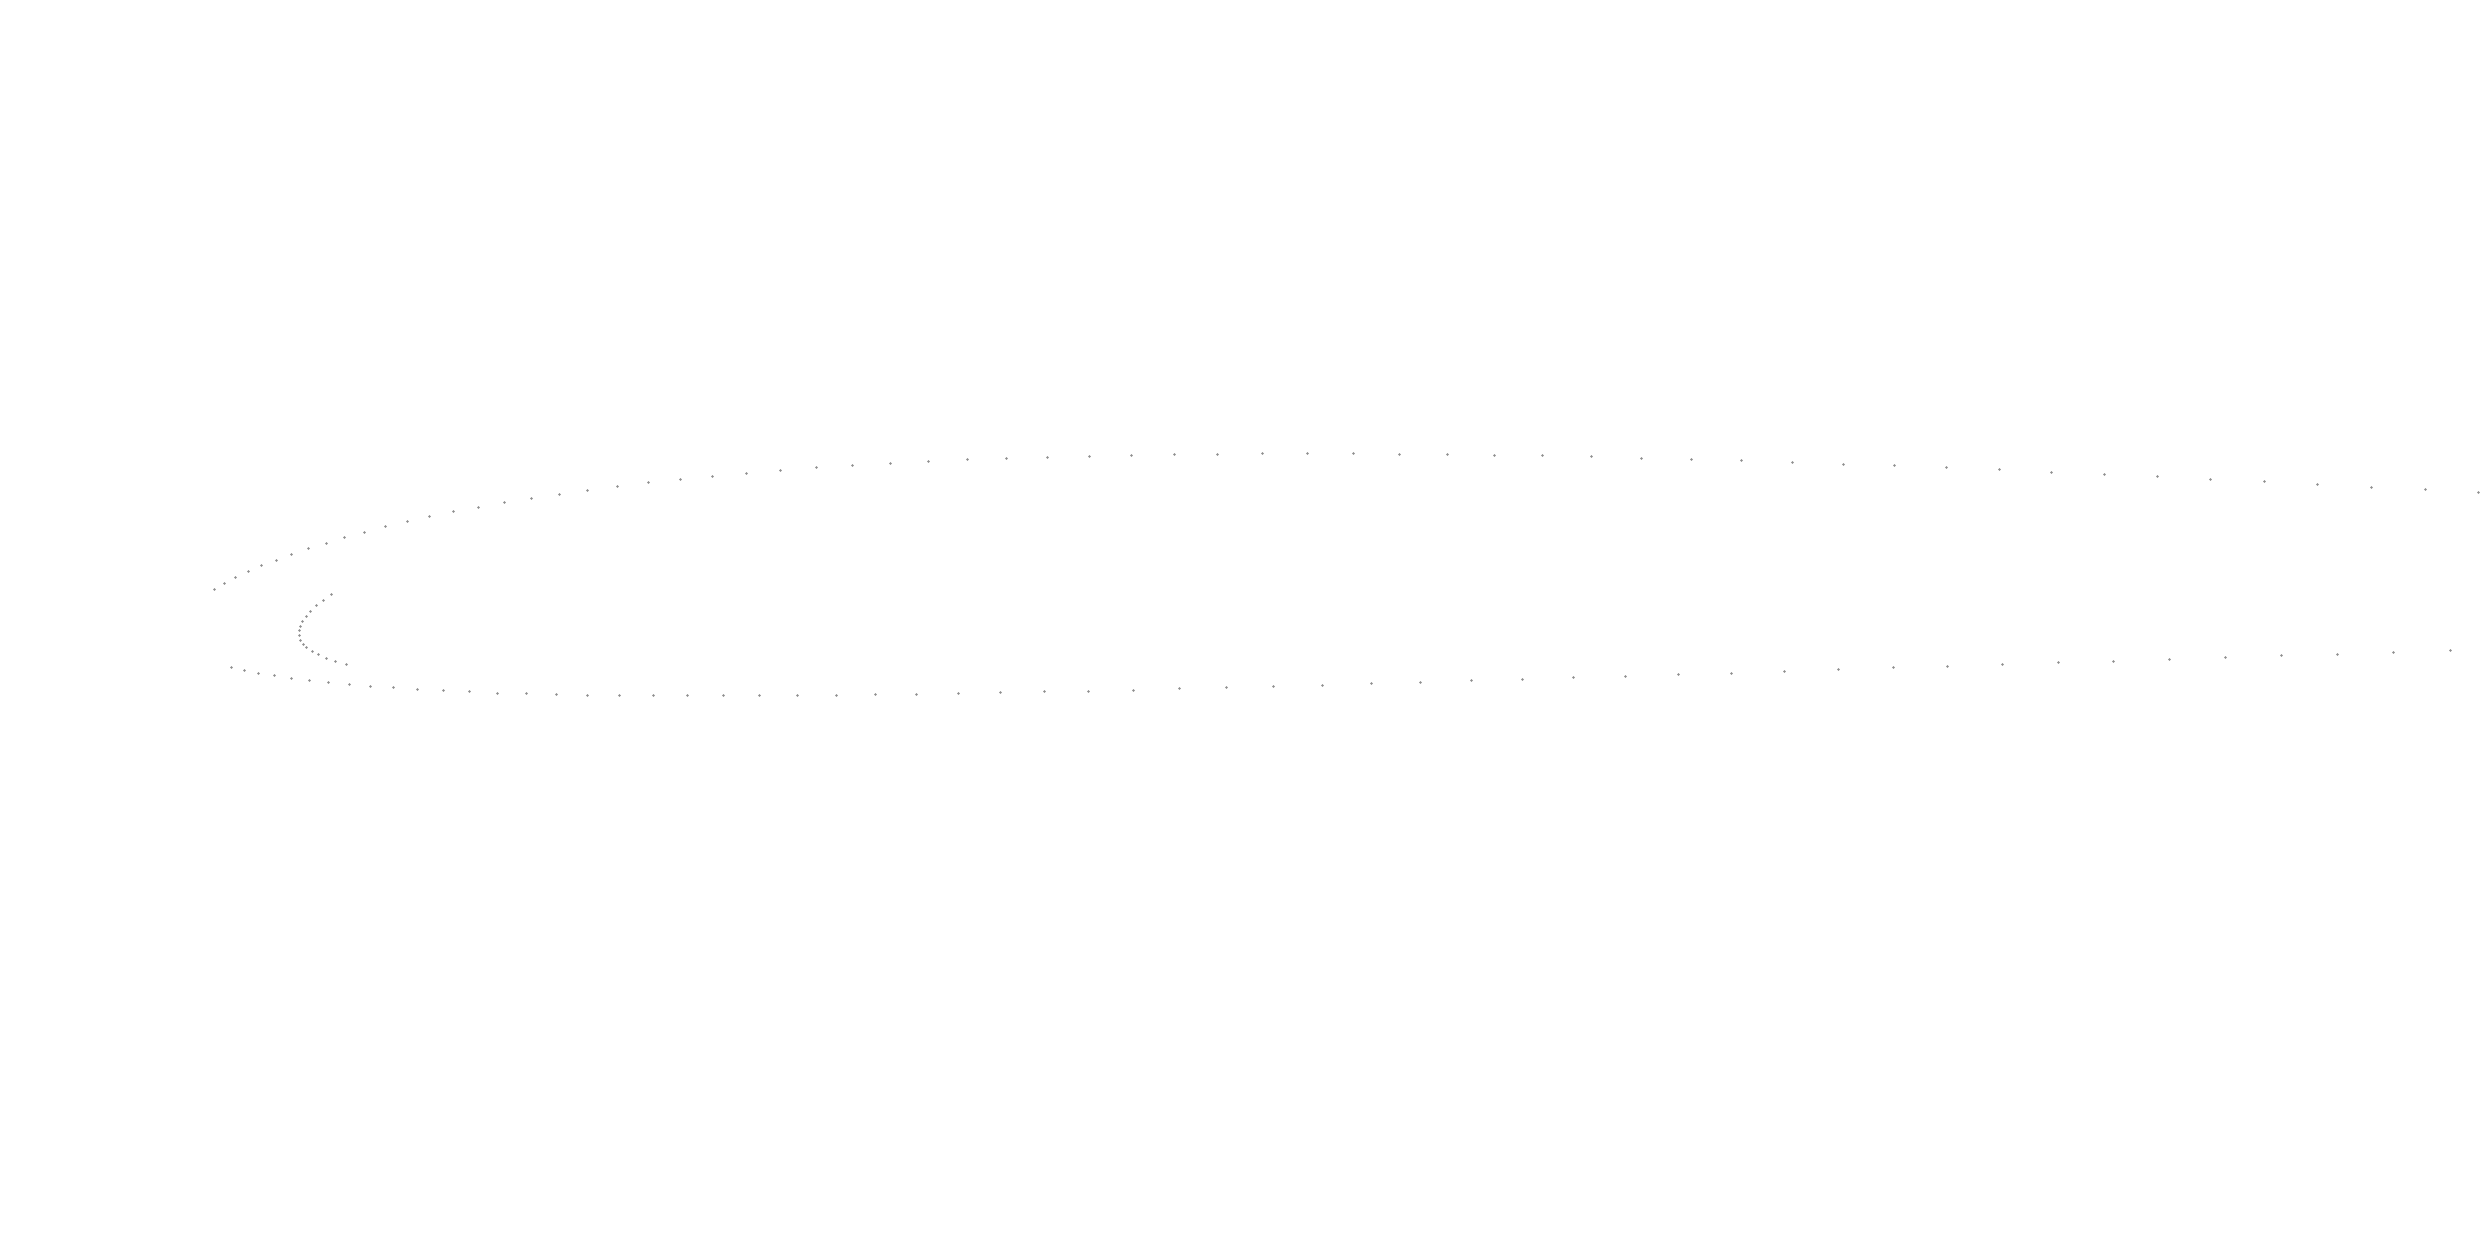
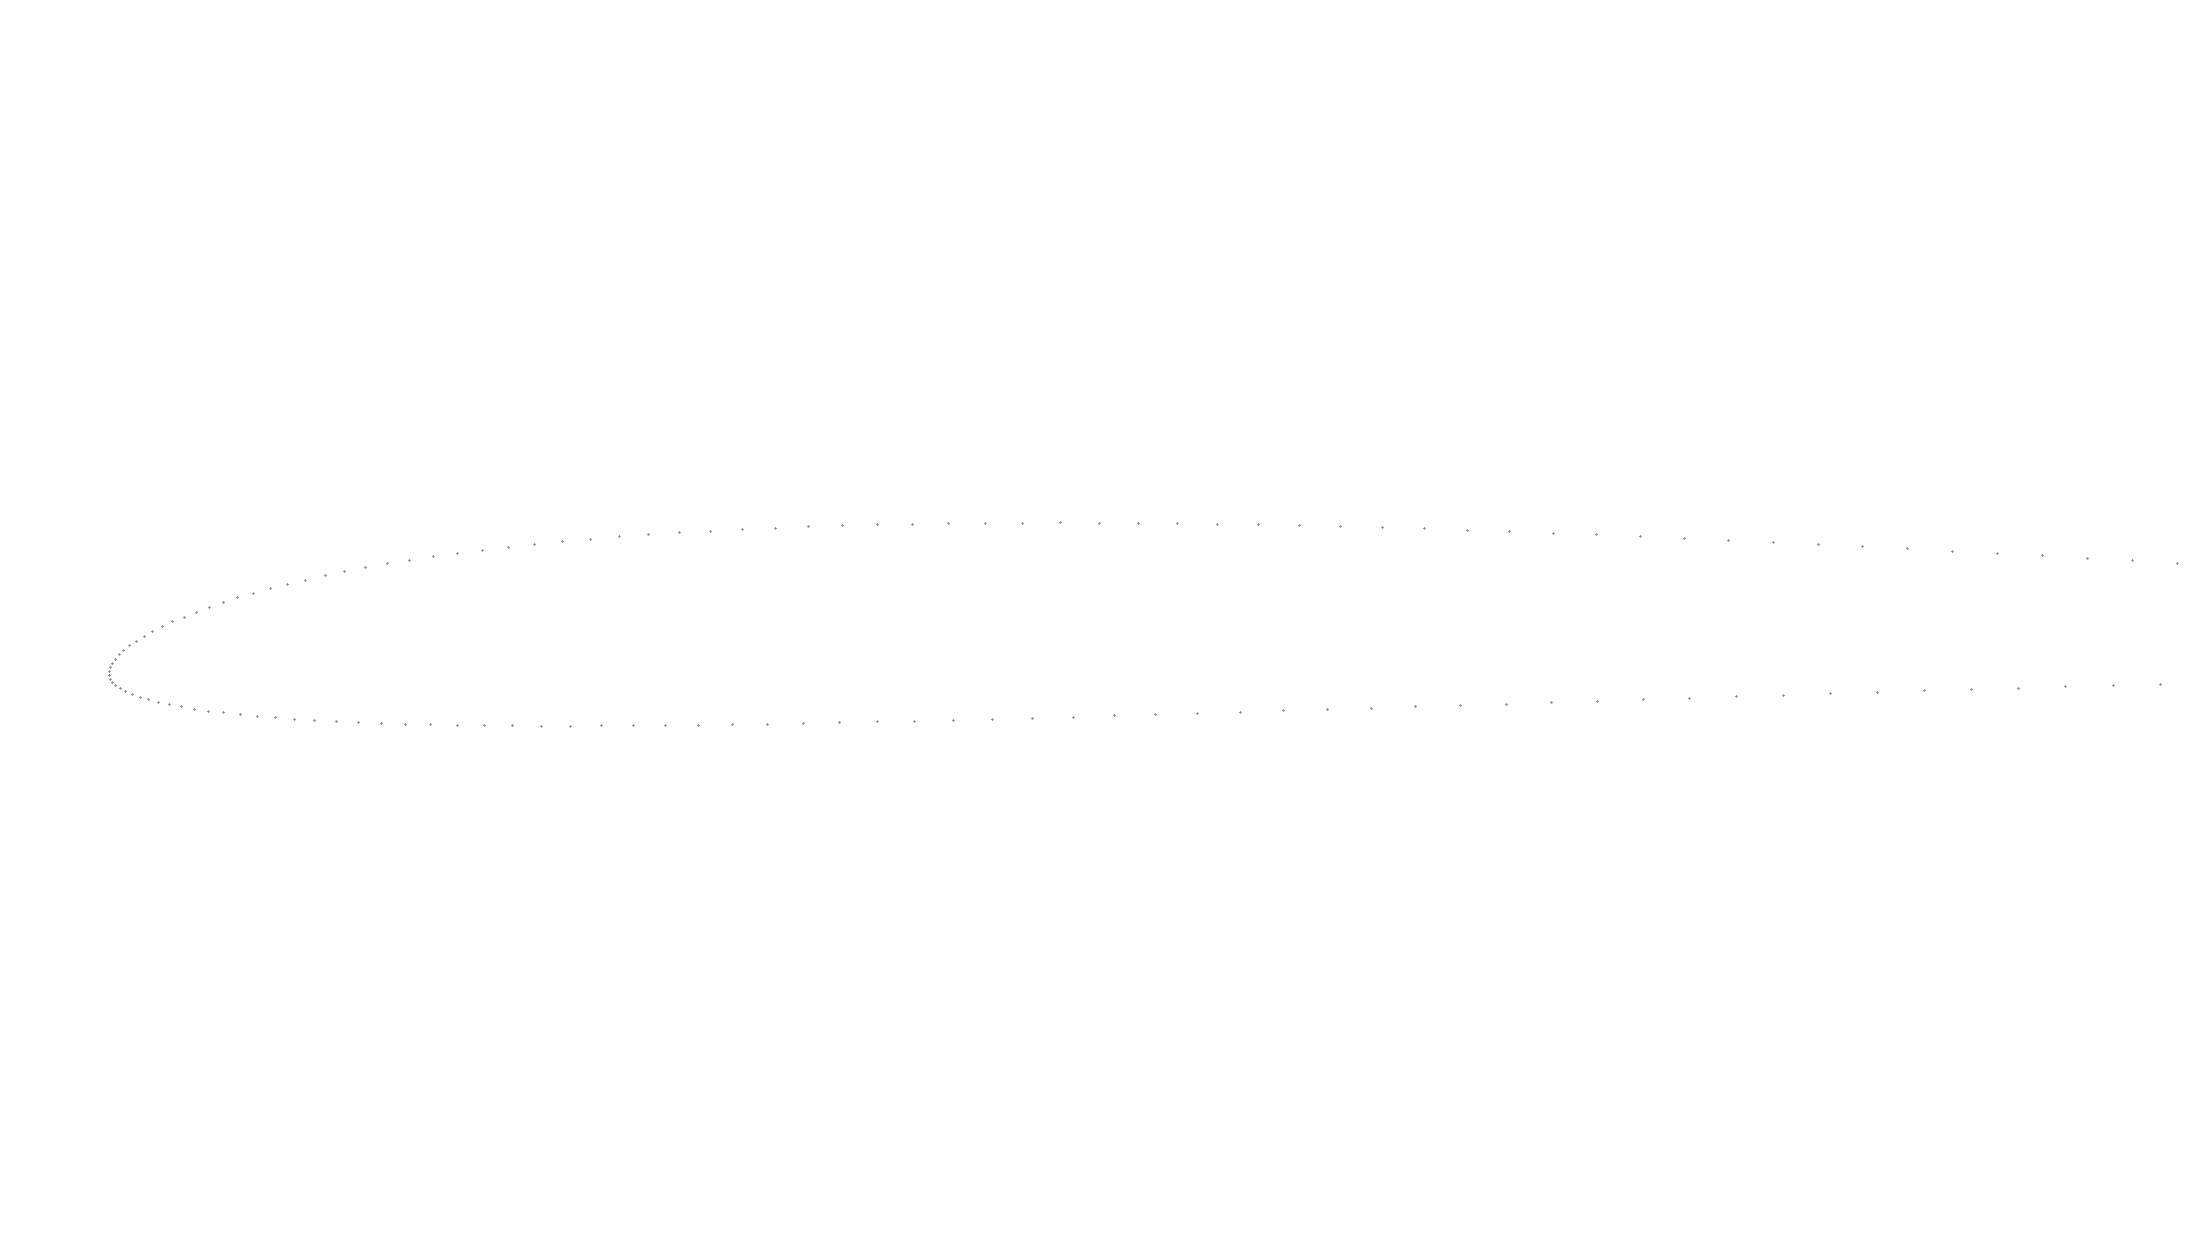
part: (307, 616) -> (116, 659), moved

